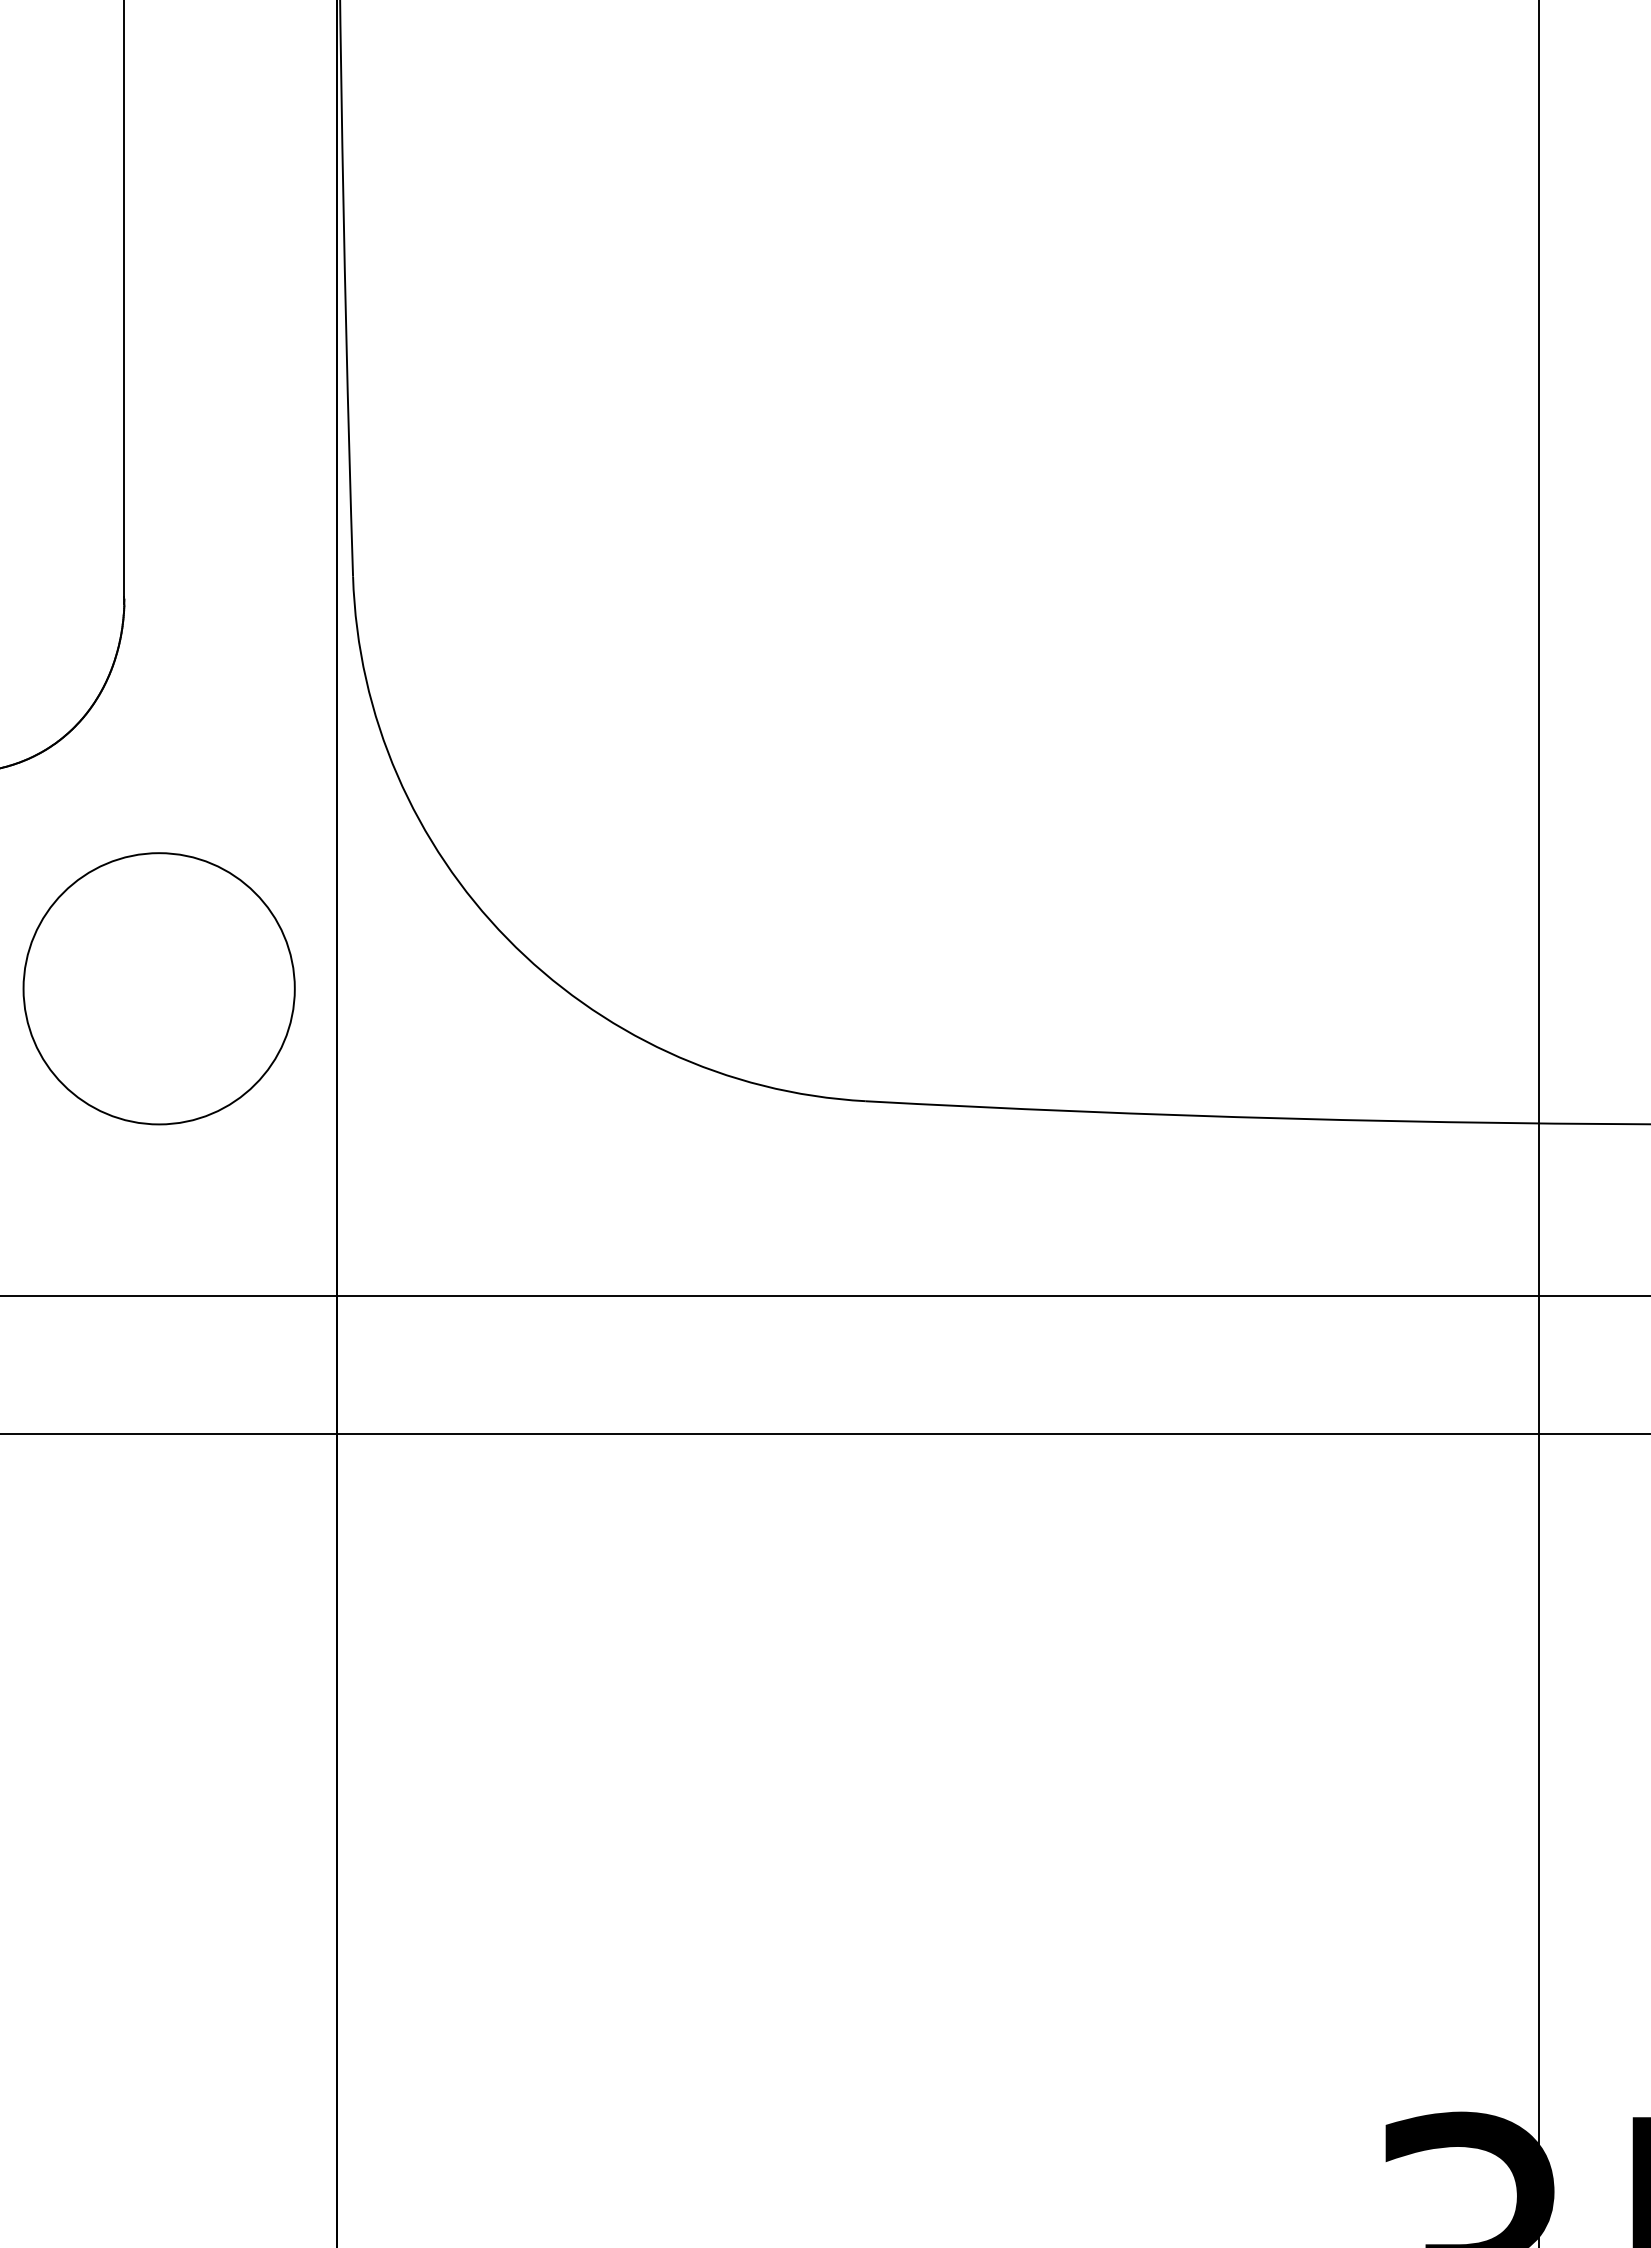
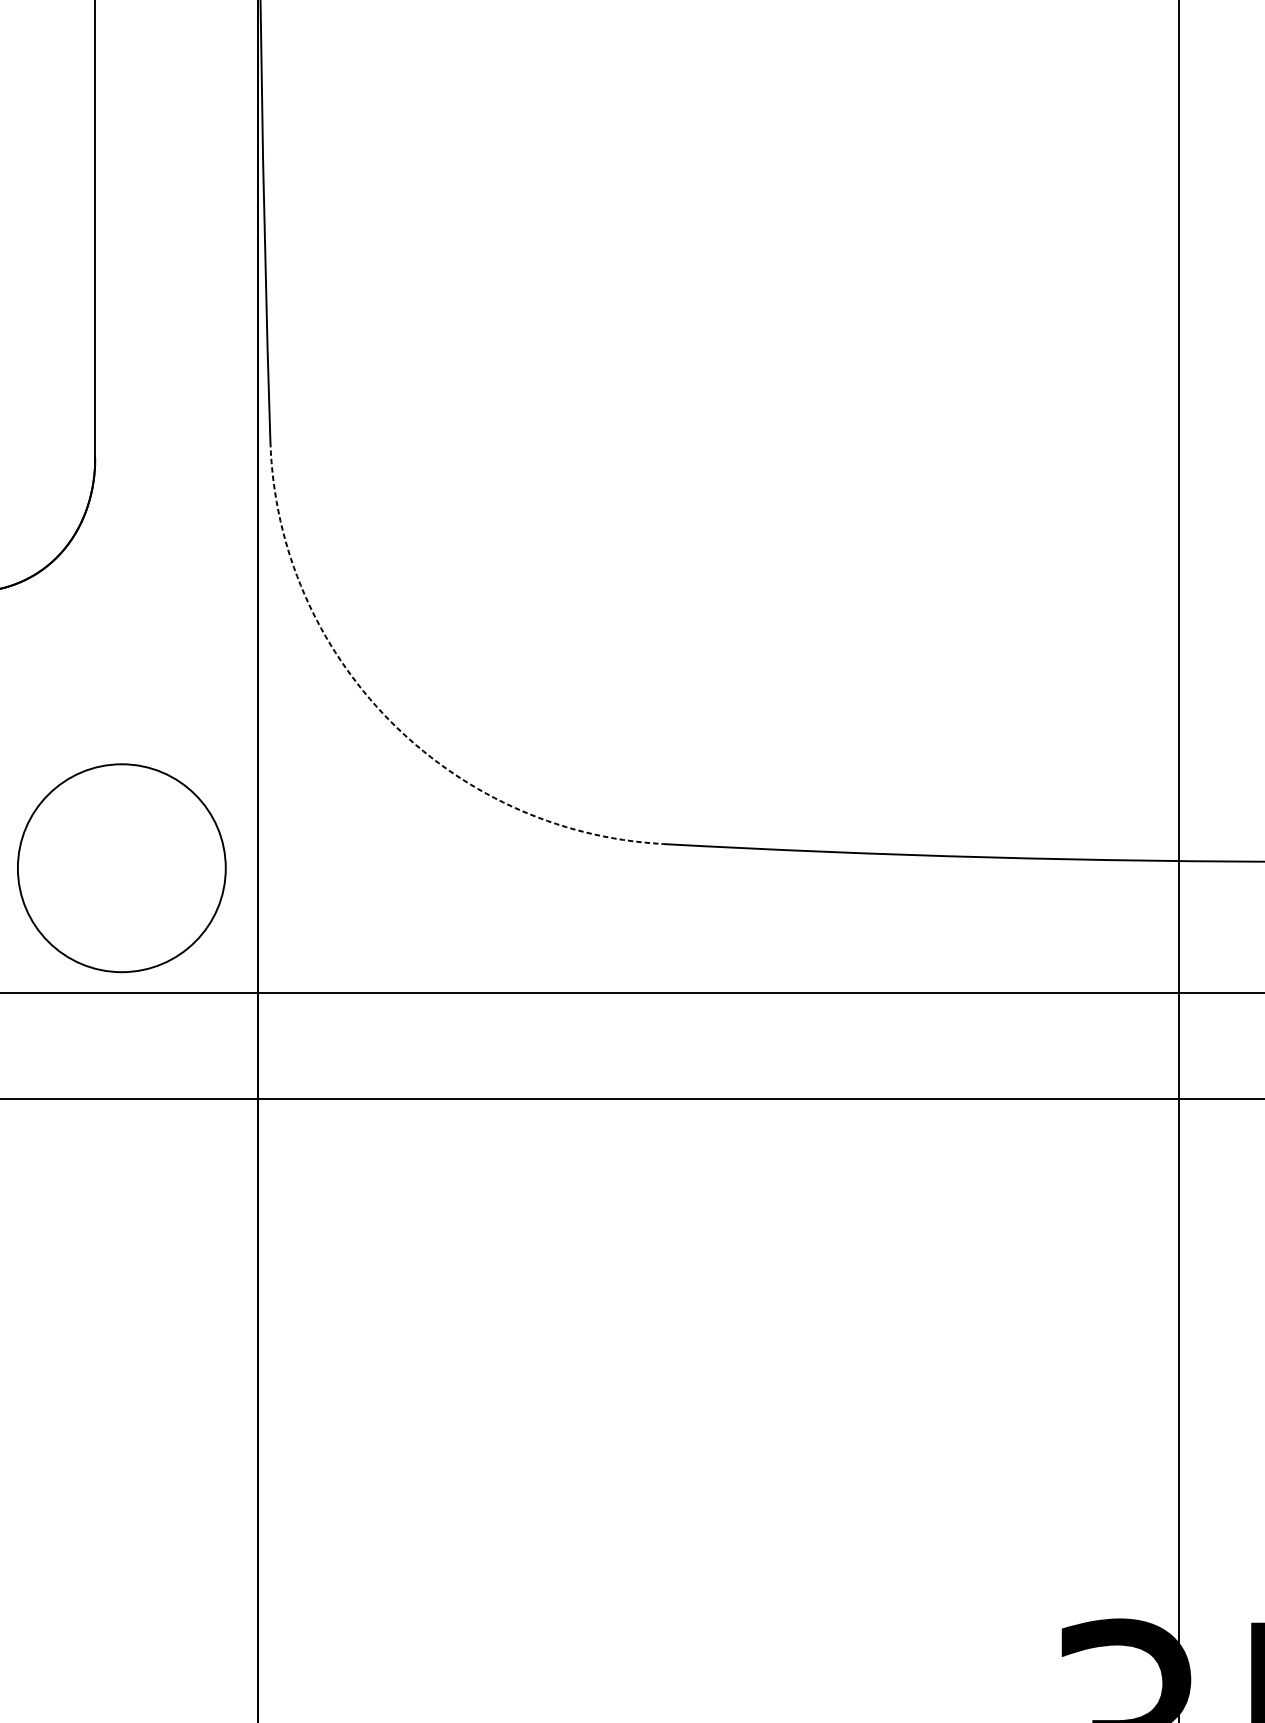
arc: (507, 938) -> (388, 719), solid -> dashed
circle: (158, 988) -> (121, 868), moved

